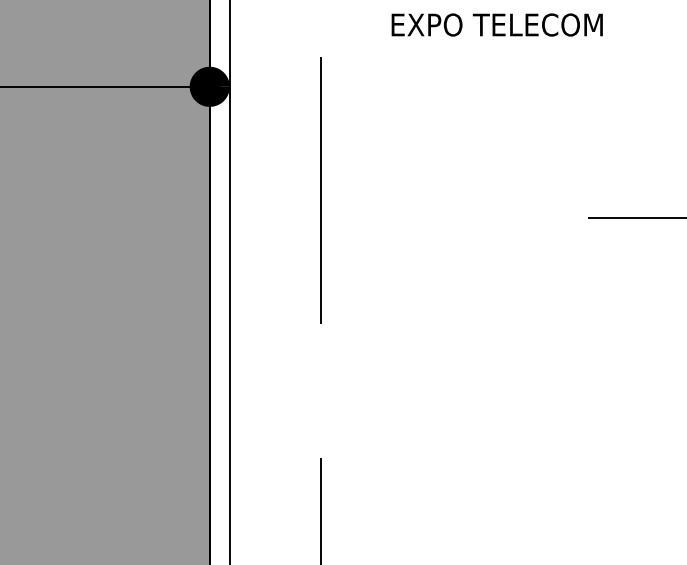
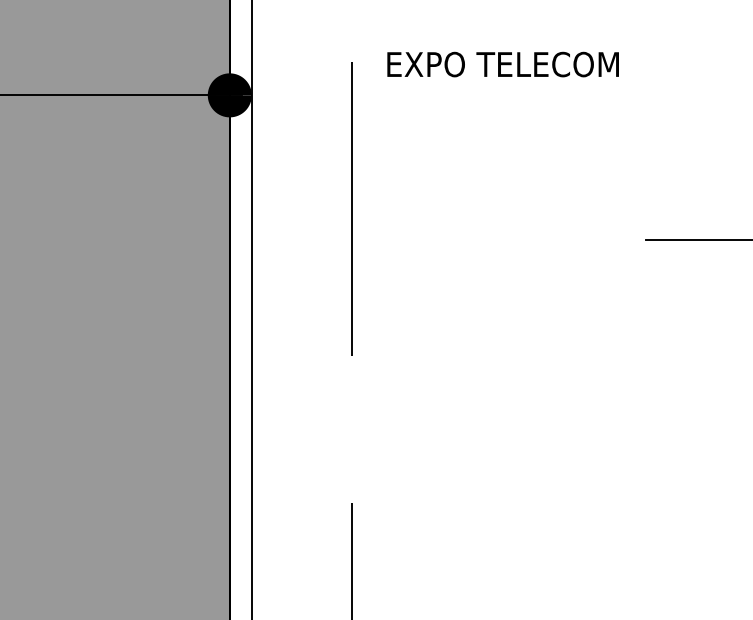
text: (496, 24) -> (502, 64), moved

